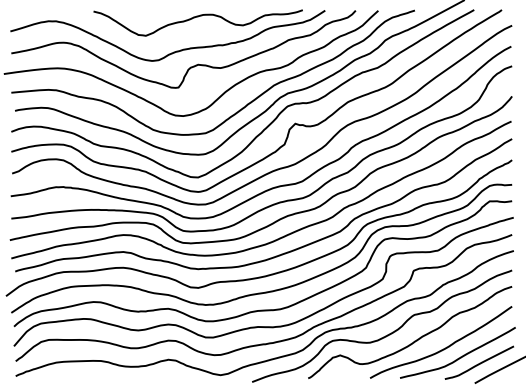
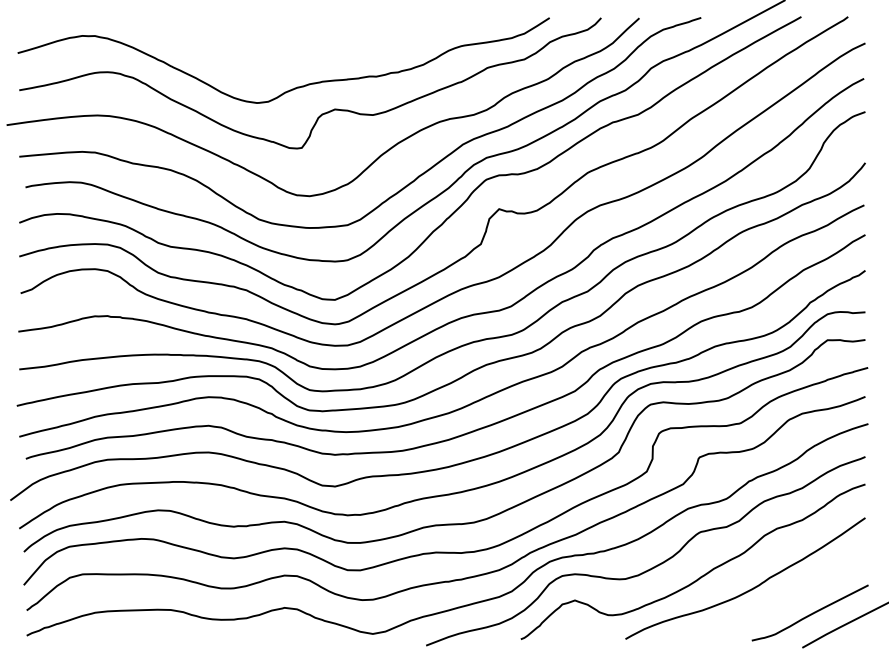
curve: (197, 17) -> (333, 29), removed
curve: (460, 356) -> (778, 602), removed

